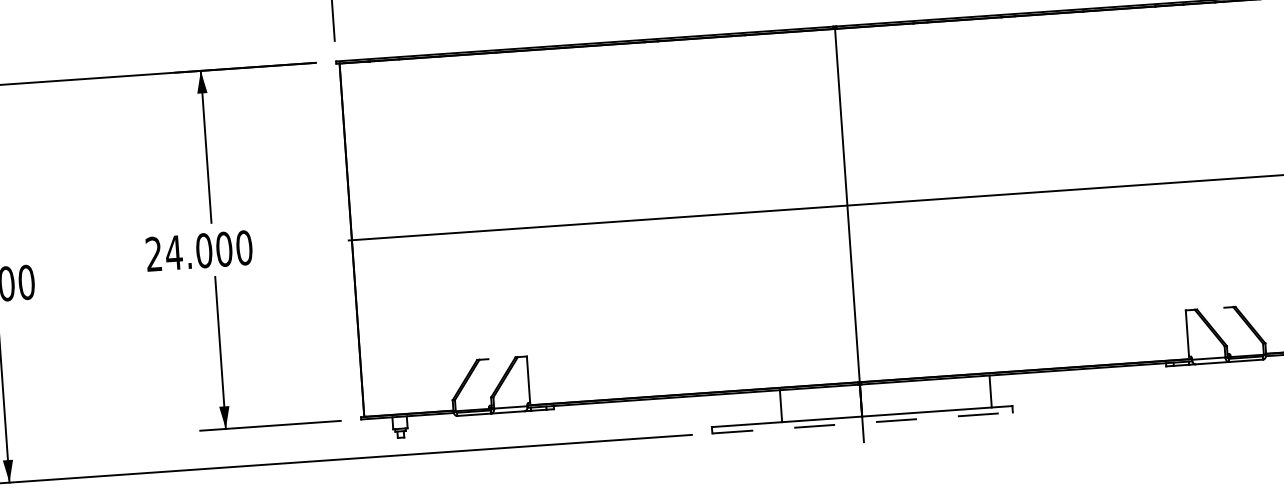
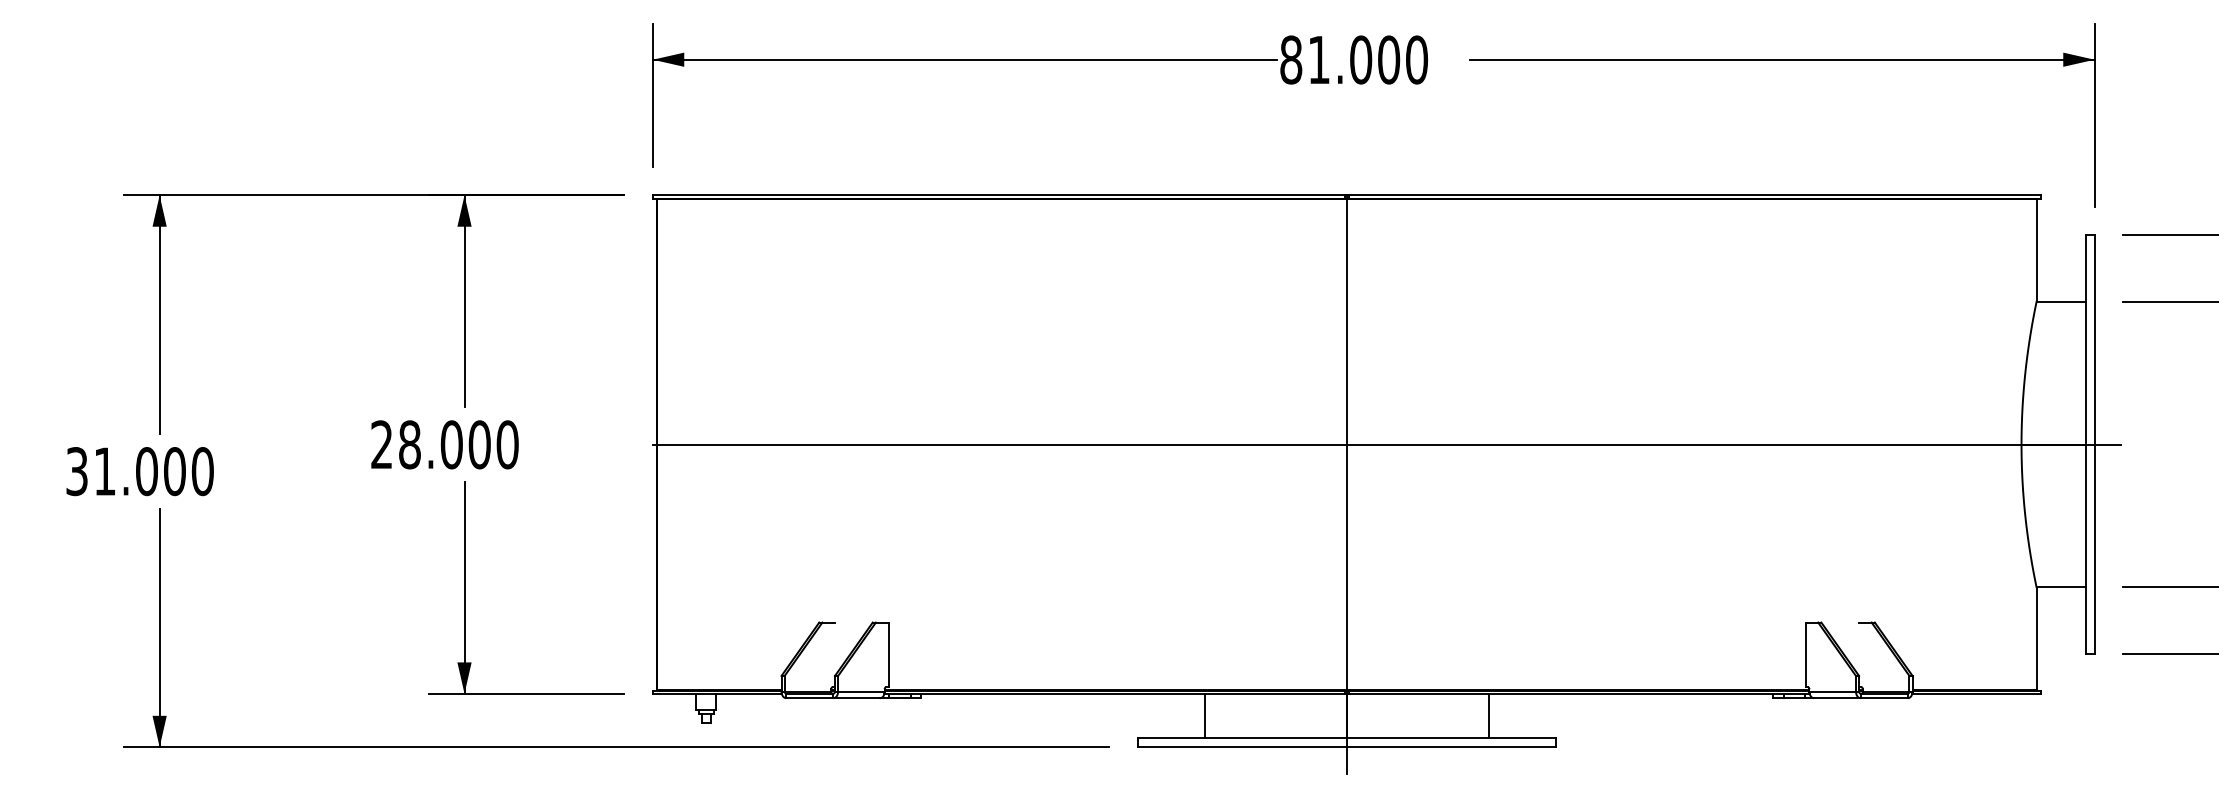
text: (173, 252) -> (409, 444), 24.000 -> 28.000
line: (990, 391) -> (1489, 715), moved
line: (780, 405) -> (1204, 715), moved
line: (862, 423) -> (1347, 747), dashed -> solid

